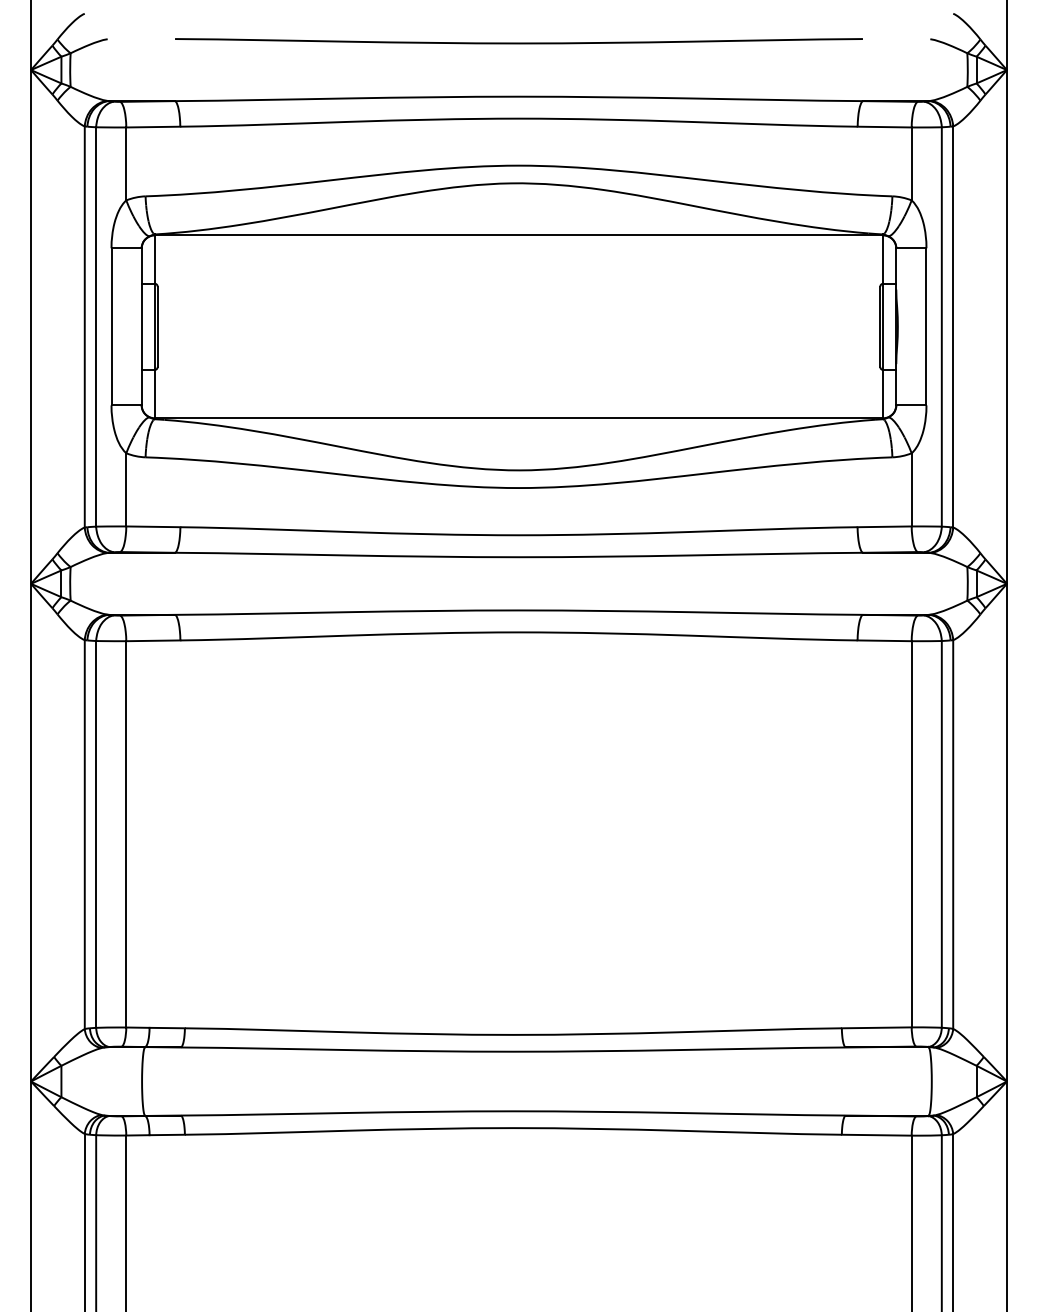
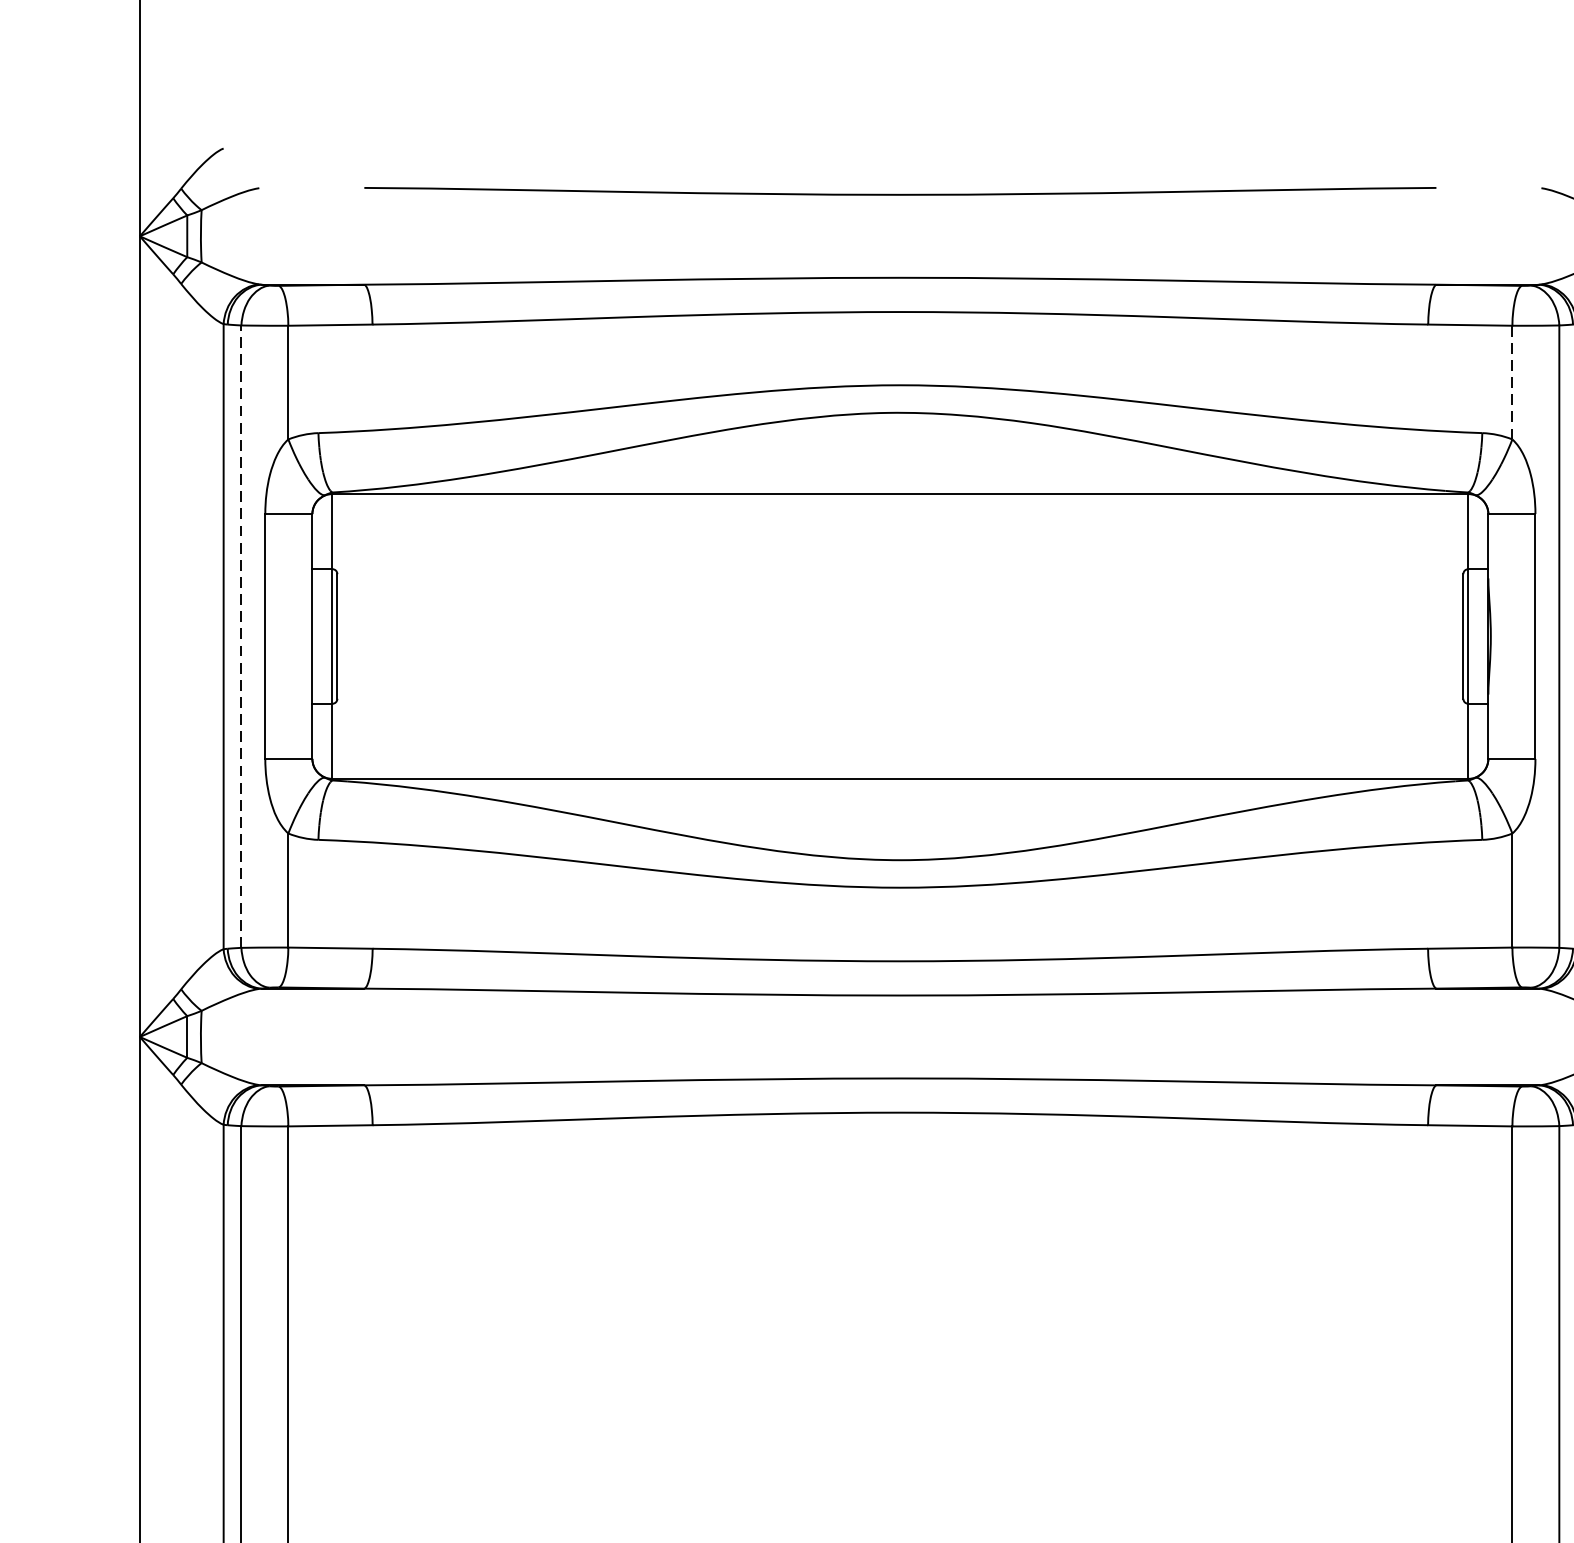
line: (911, 163) -> (1512, 381), solid -> dashed
line: (96, 326) -> (241, 635), solid -> dashed

